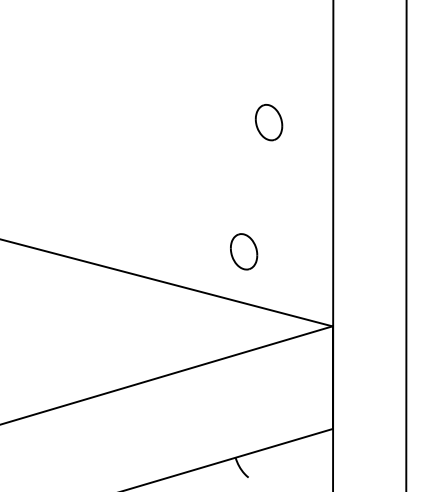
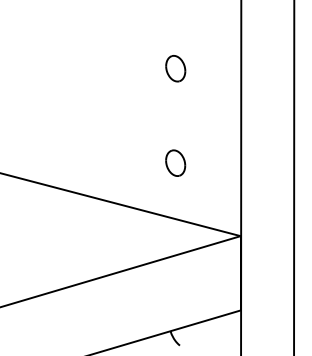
part: (268, 122) -> (175, 68), moved
part: (243, 250) -> (175, 162), moved

